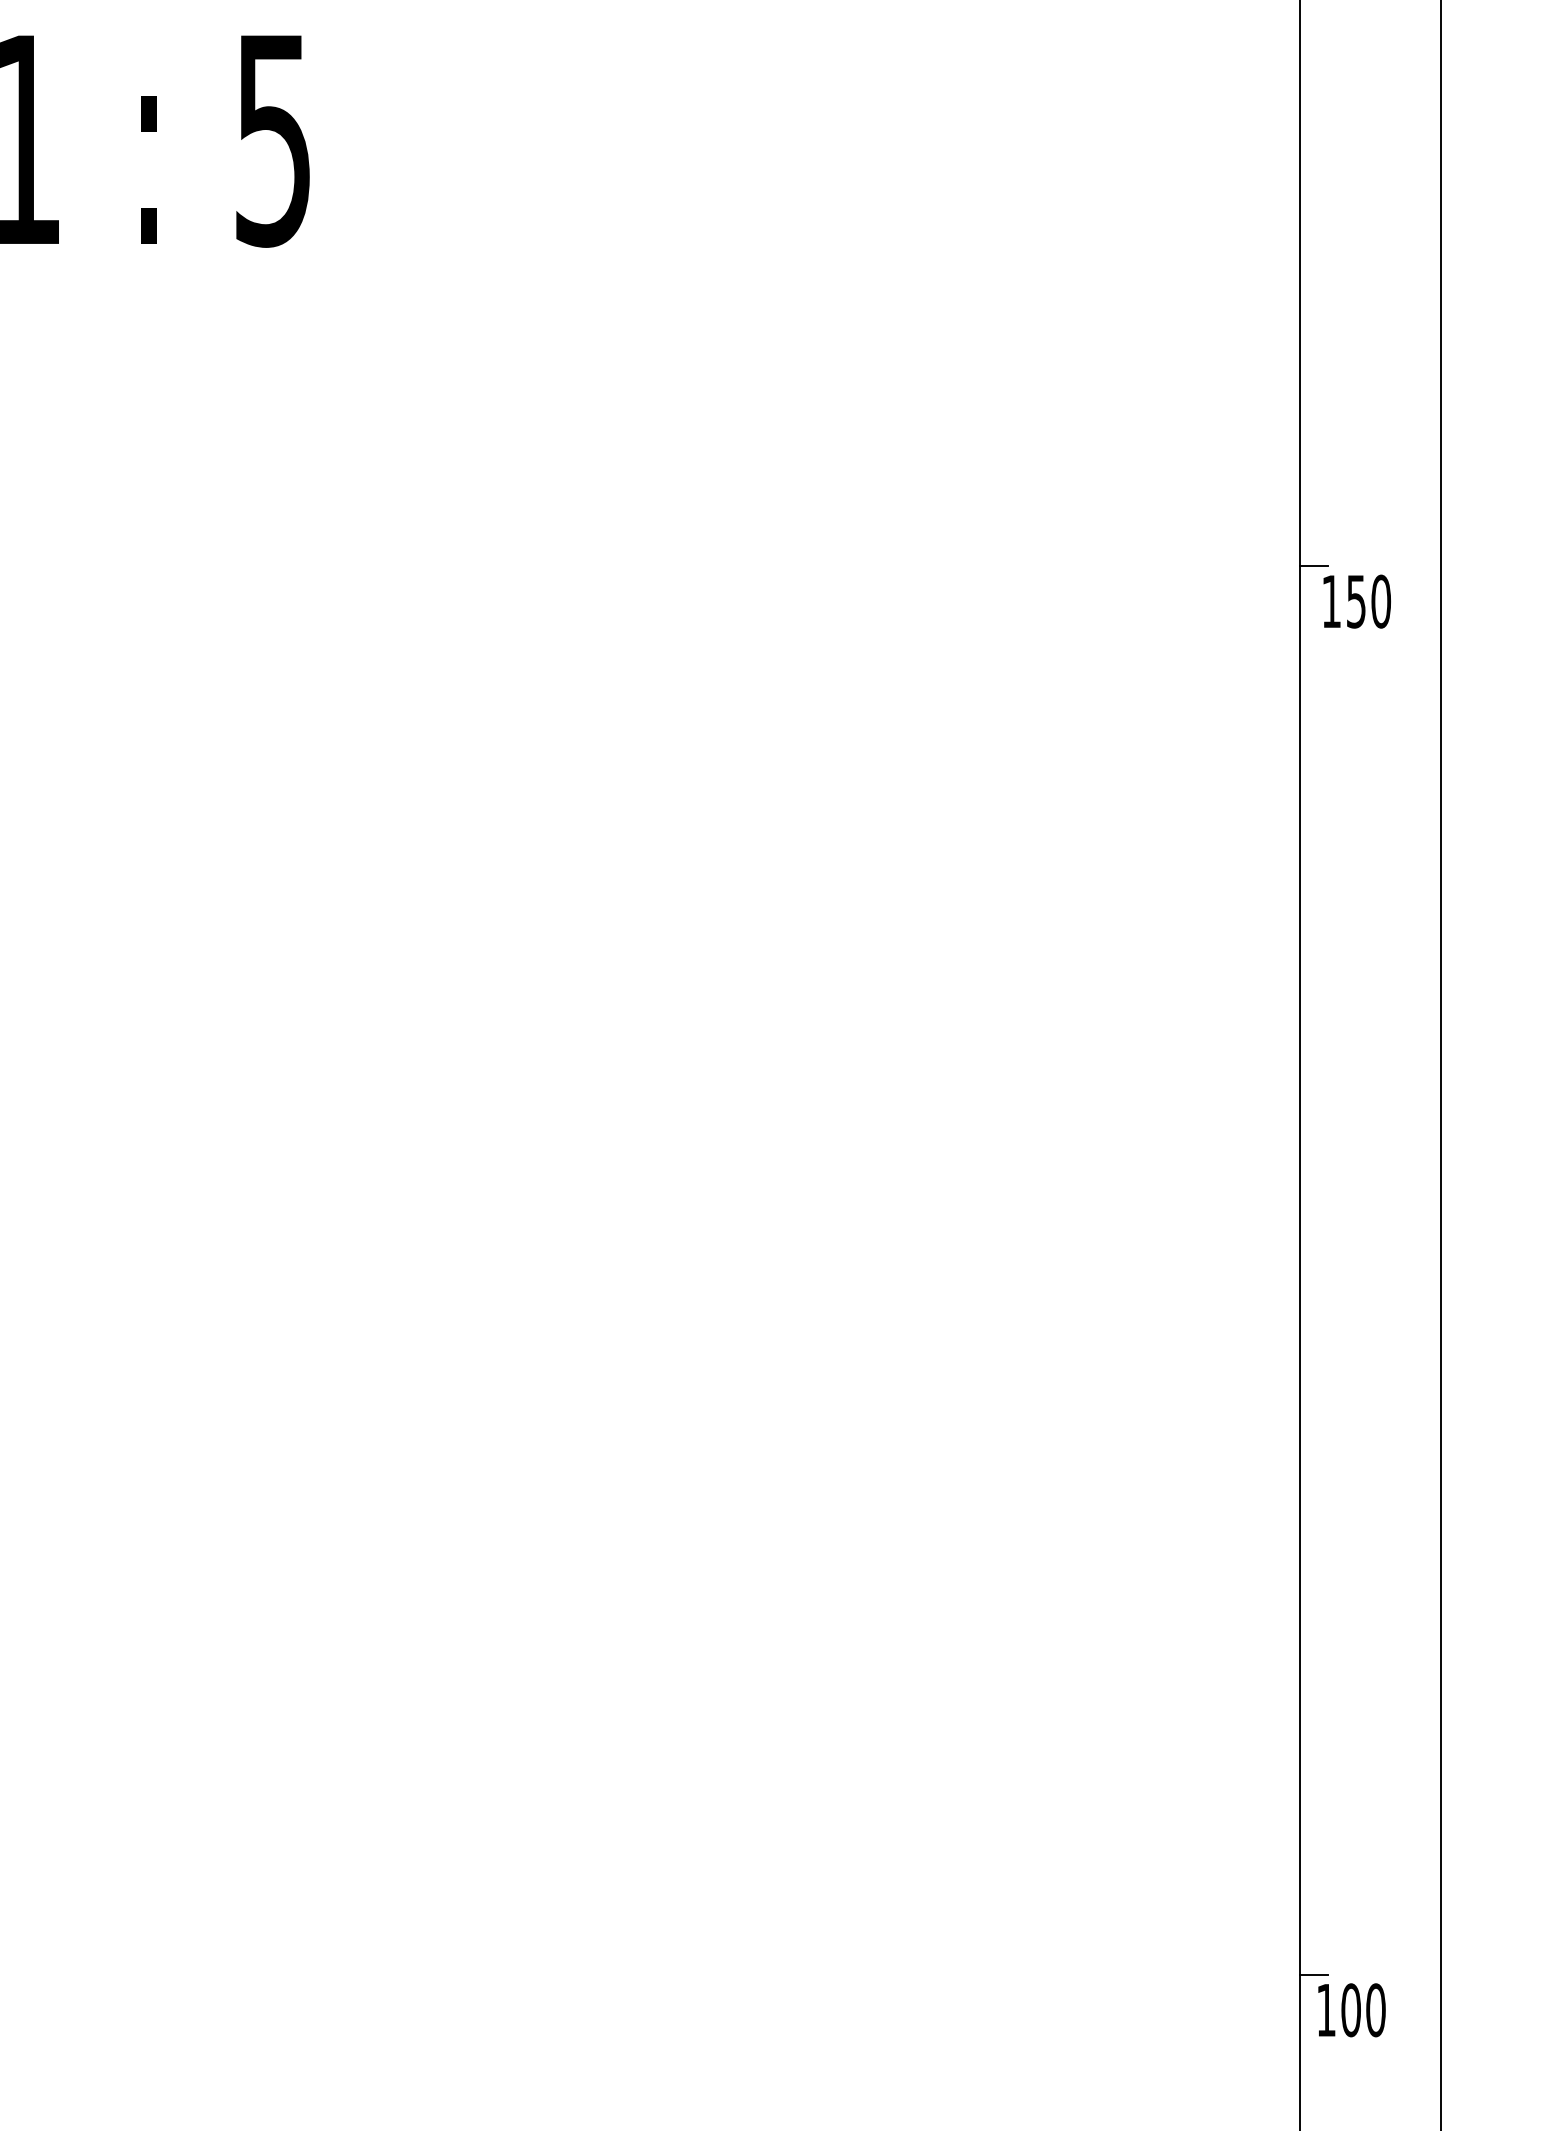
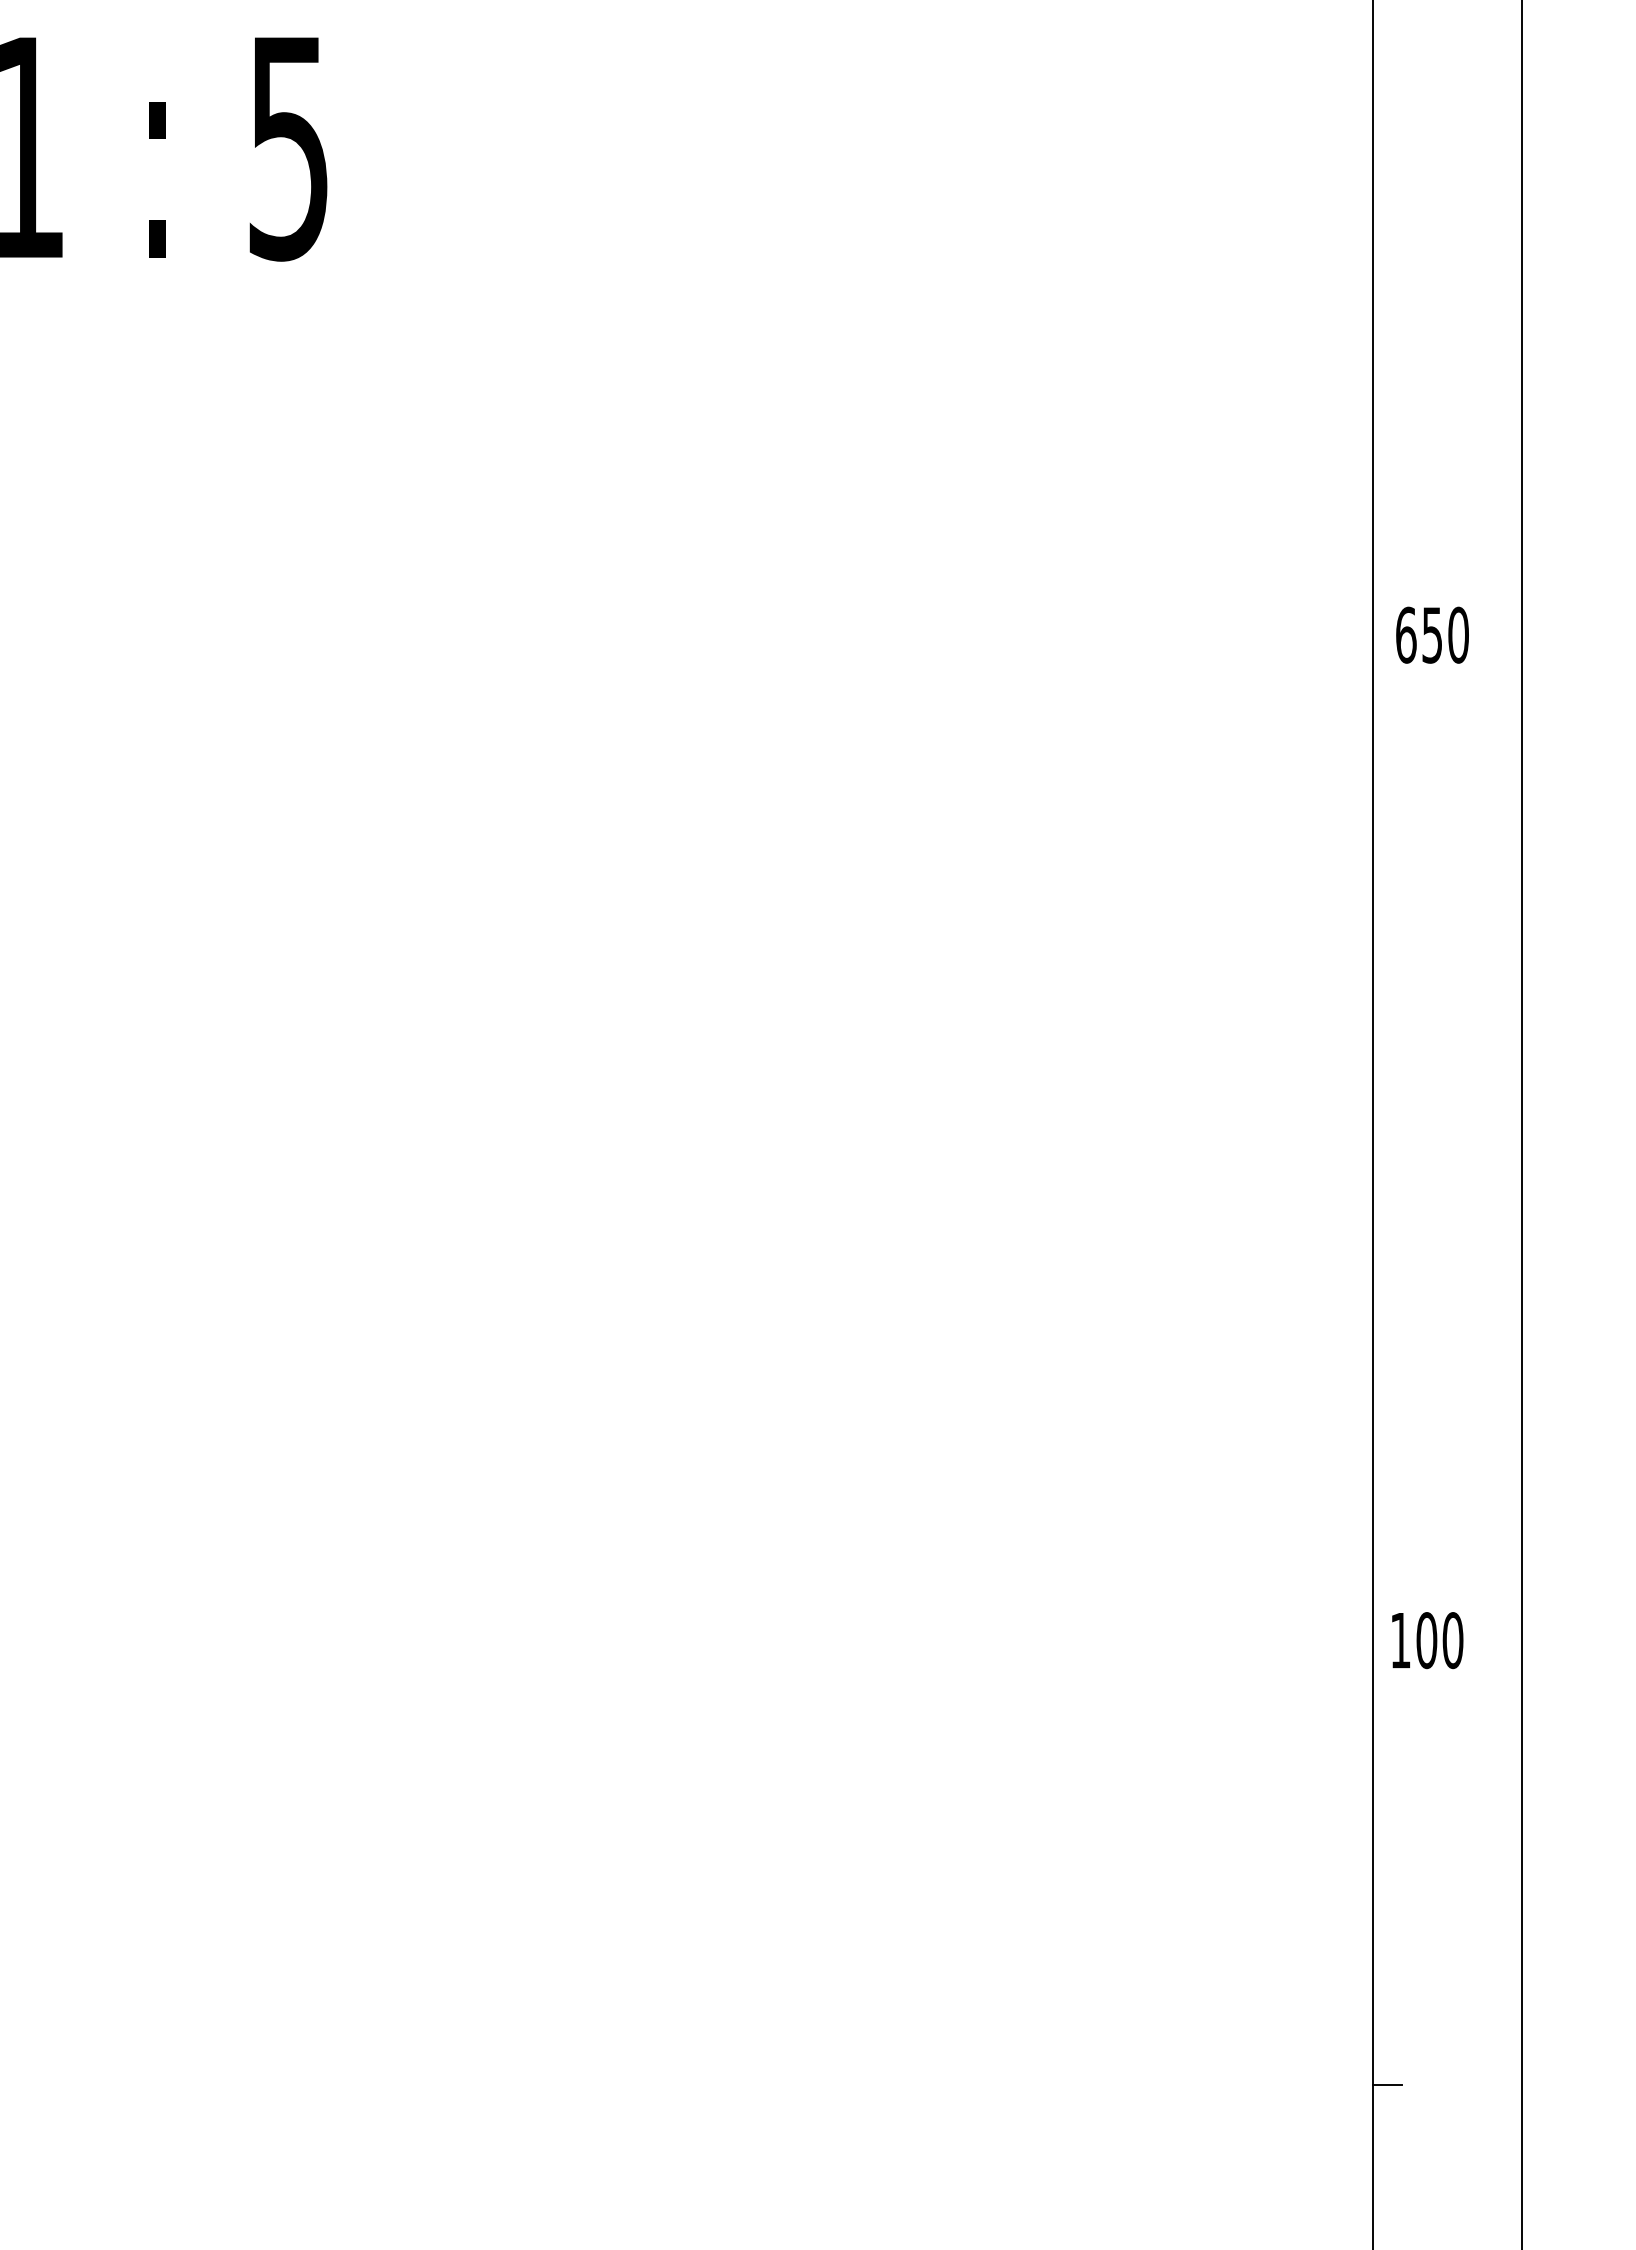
line: (1313, 565) -> (1387, 597), removed
text: (1331, 600) -> (1406, 634), 150 -> 650
text: (1351, 2010) -> (1427, 1640), moved

